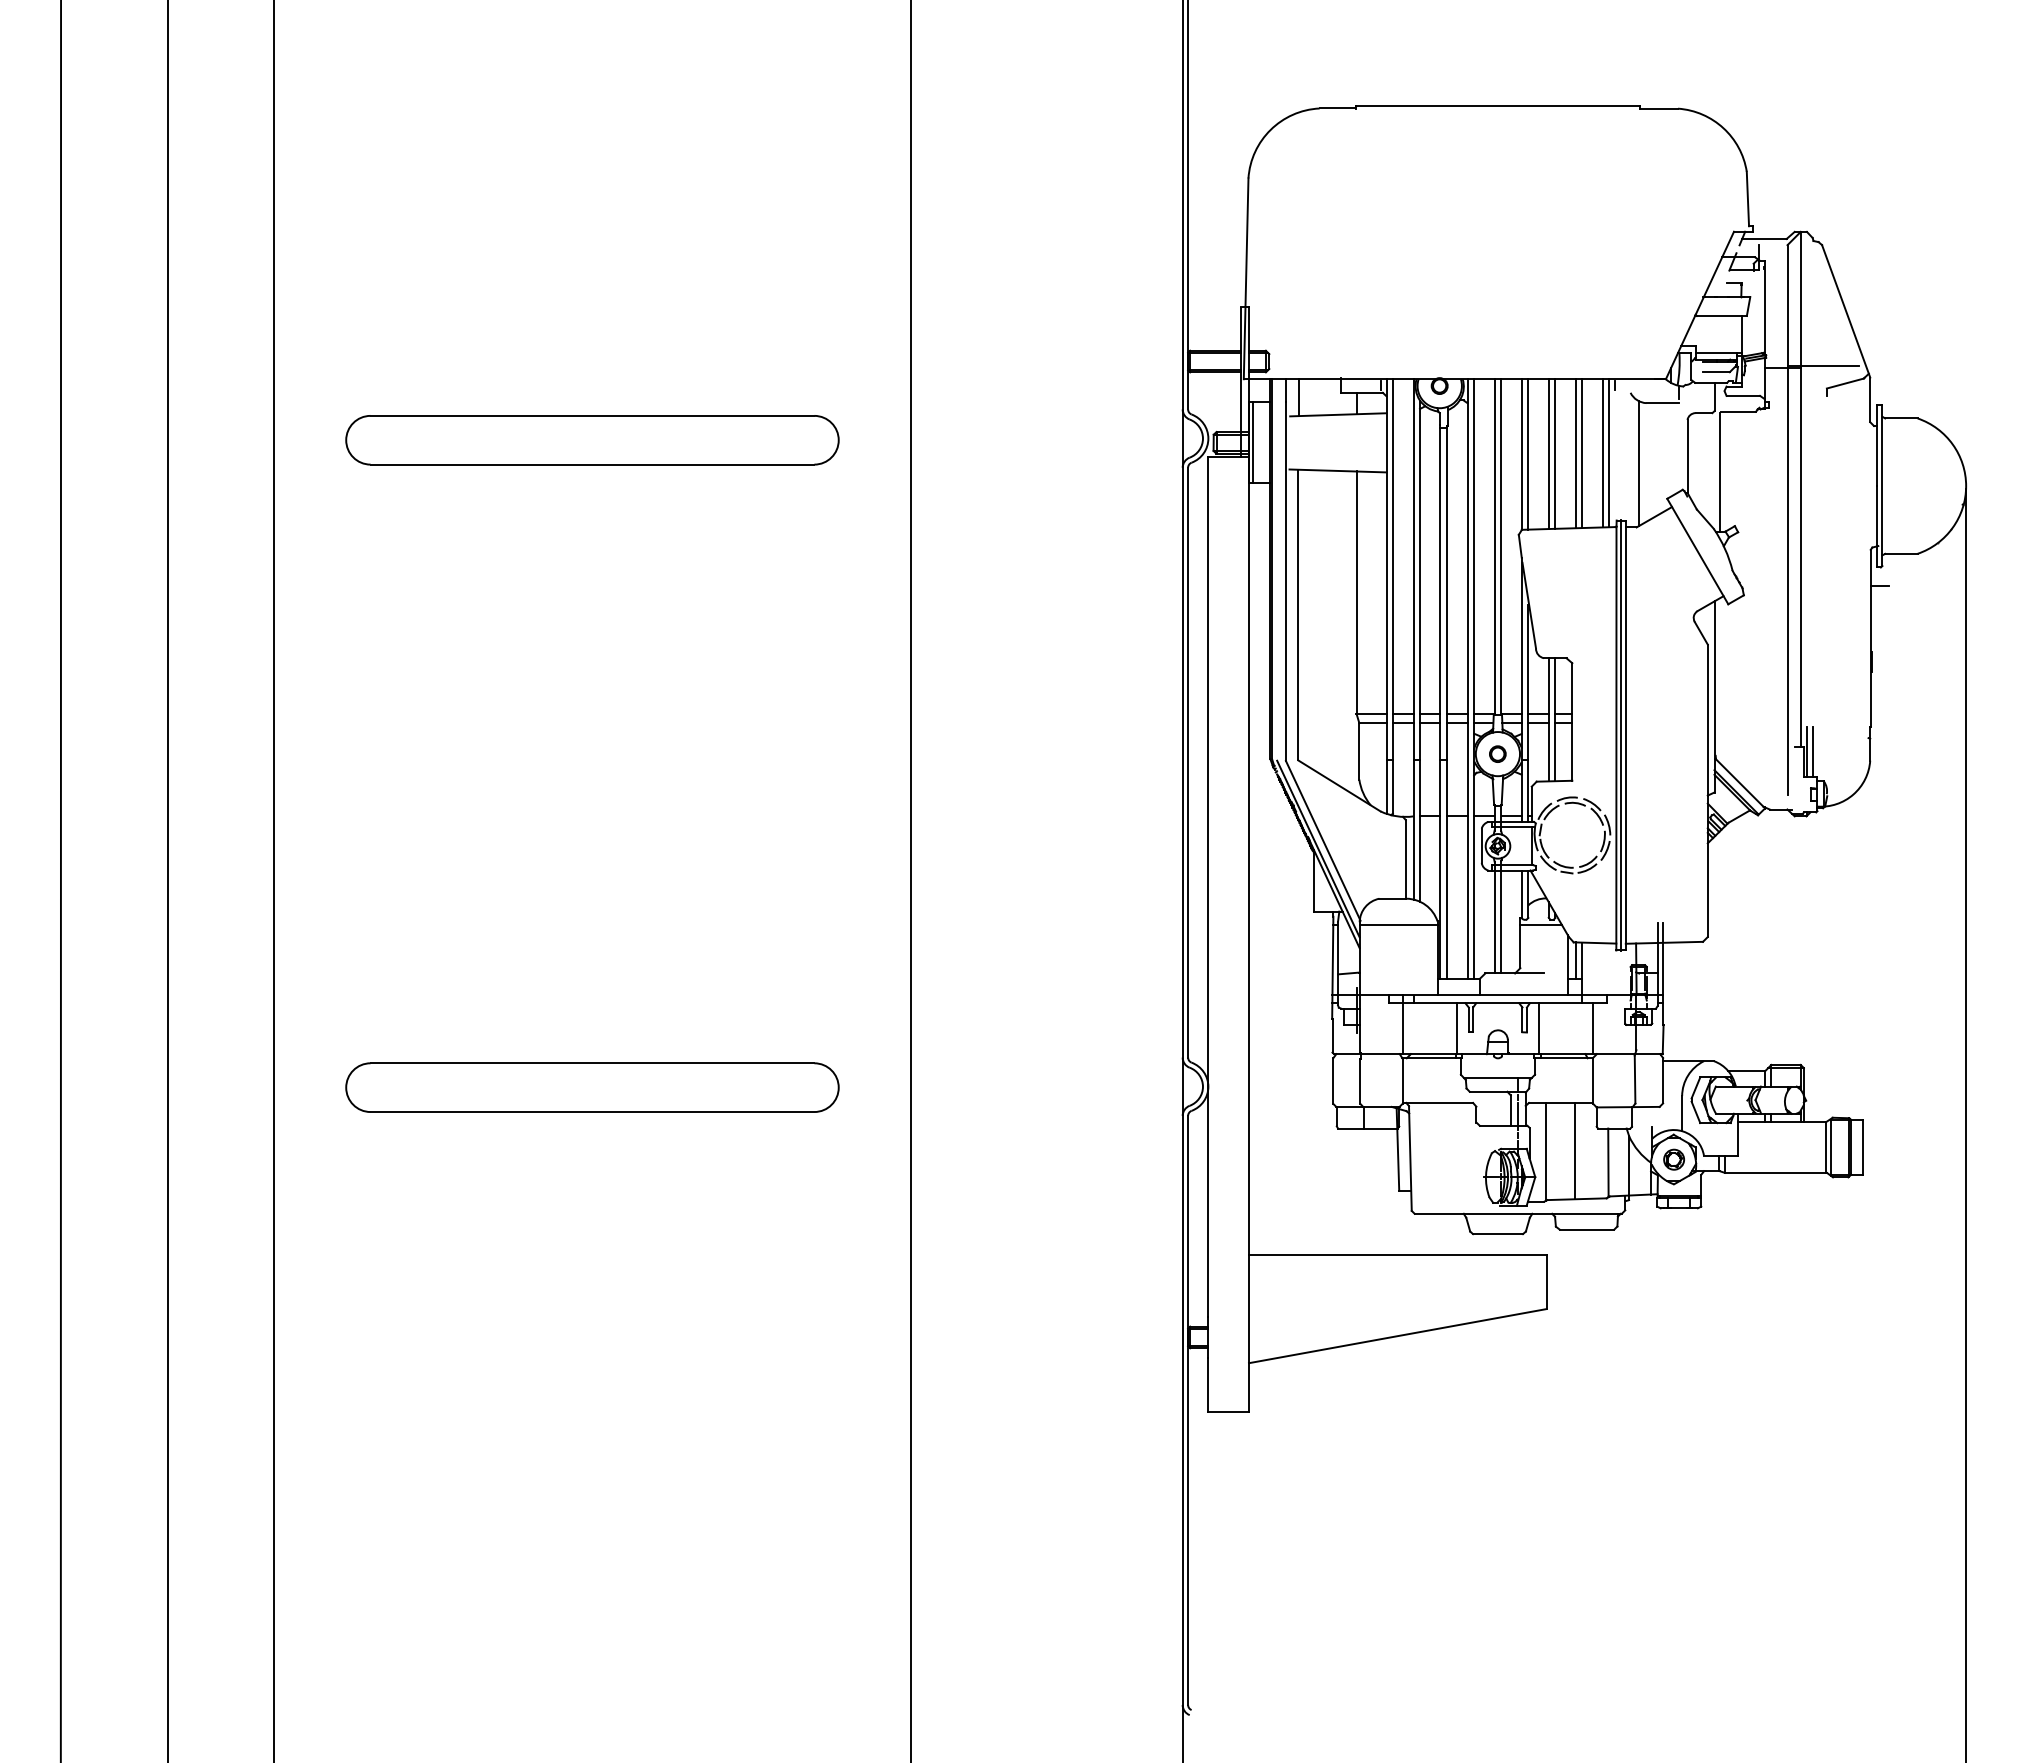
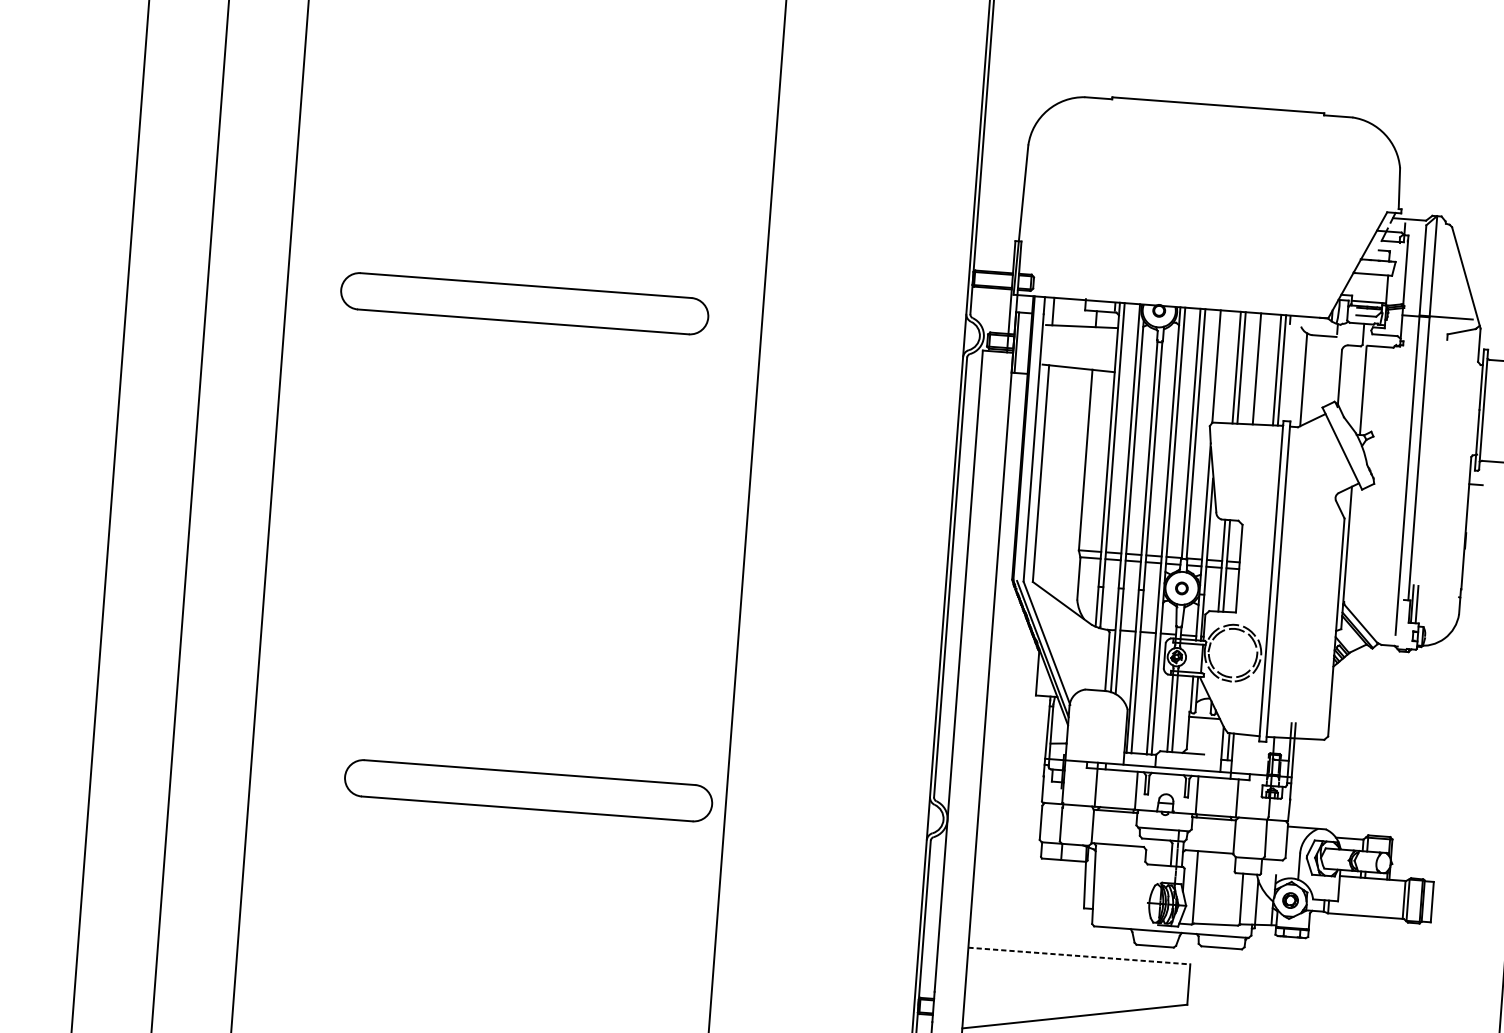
line: (1582, 453) -> (1261, 369), removed
line: (1528, 454) -> (1221, 366), removed
line: (1621, 735) -> (1275, 581), removed
line: (1398, 924) -> (1098, 709), removed
part: (592, 1087) -> (528, 790), moved
line: (1575, 1150) -> (1217, 888), removed
line: (1397, 1254) -> (1079, 955), solid -> dashed

